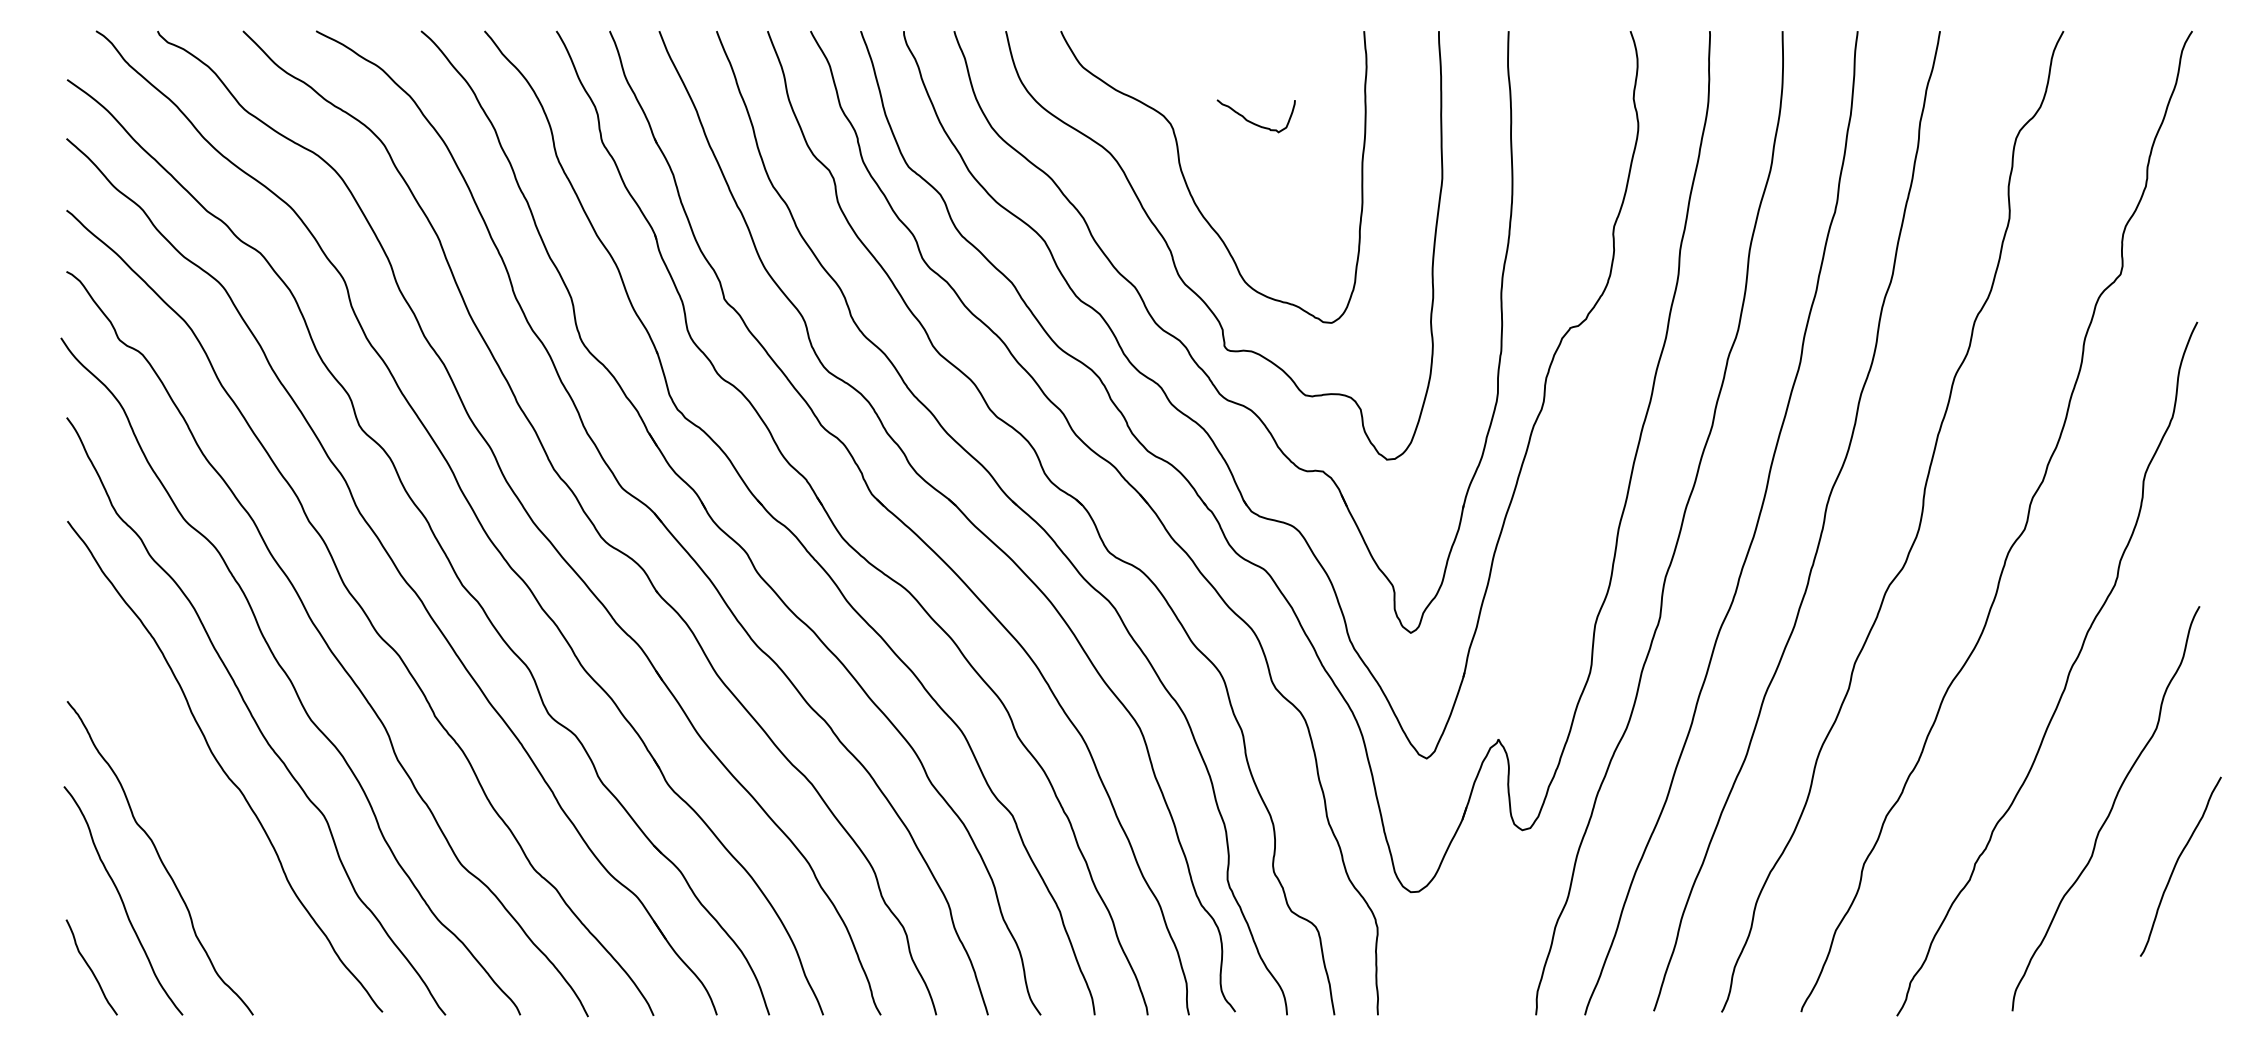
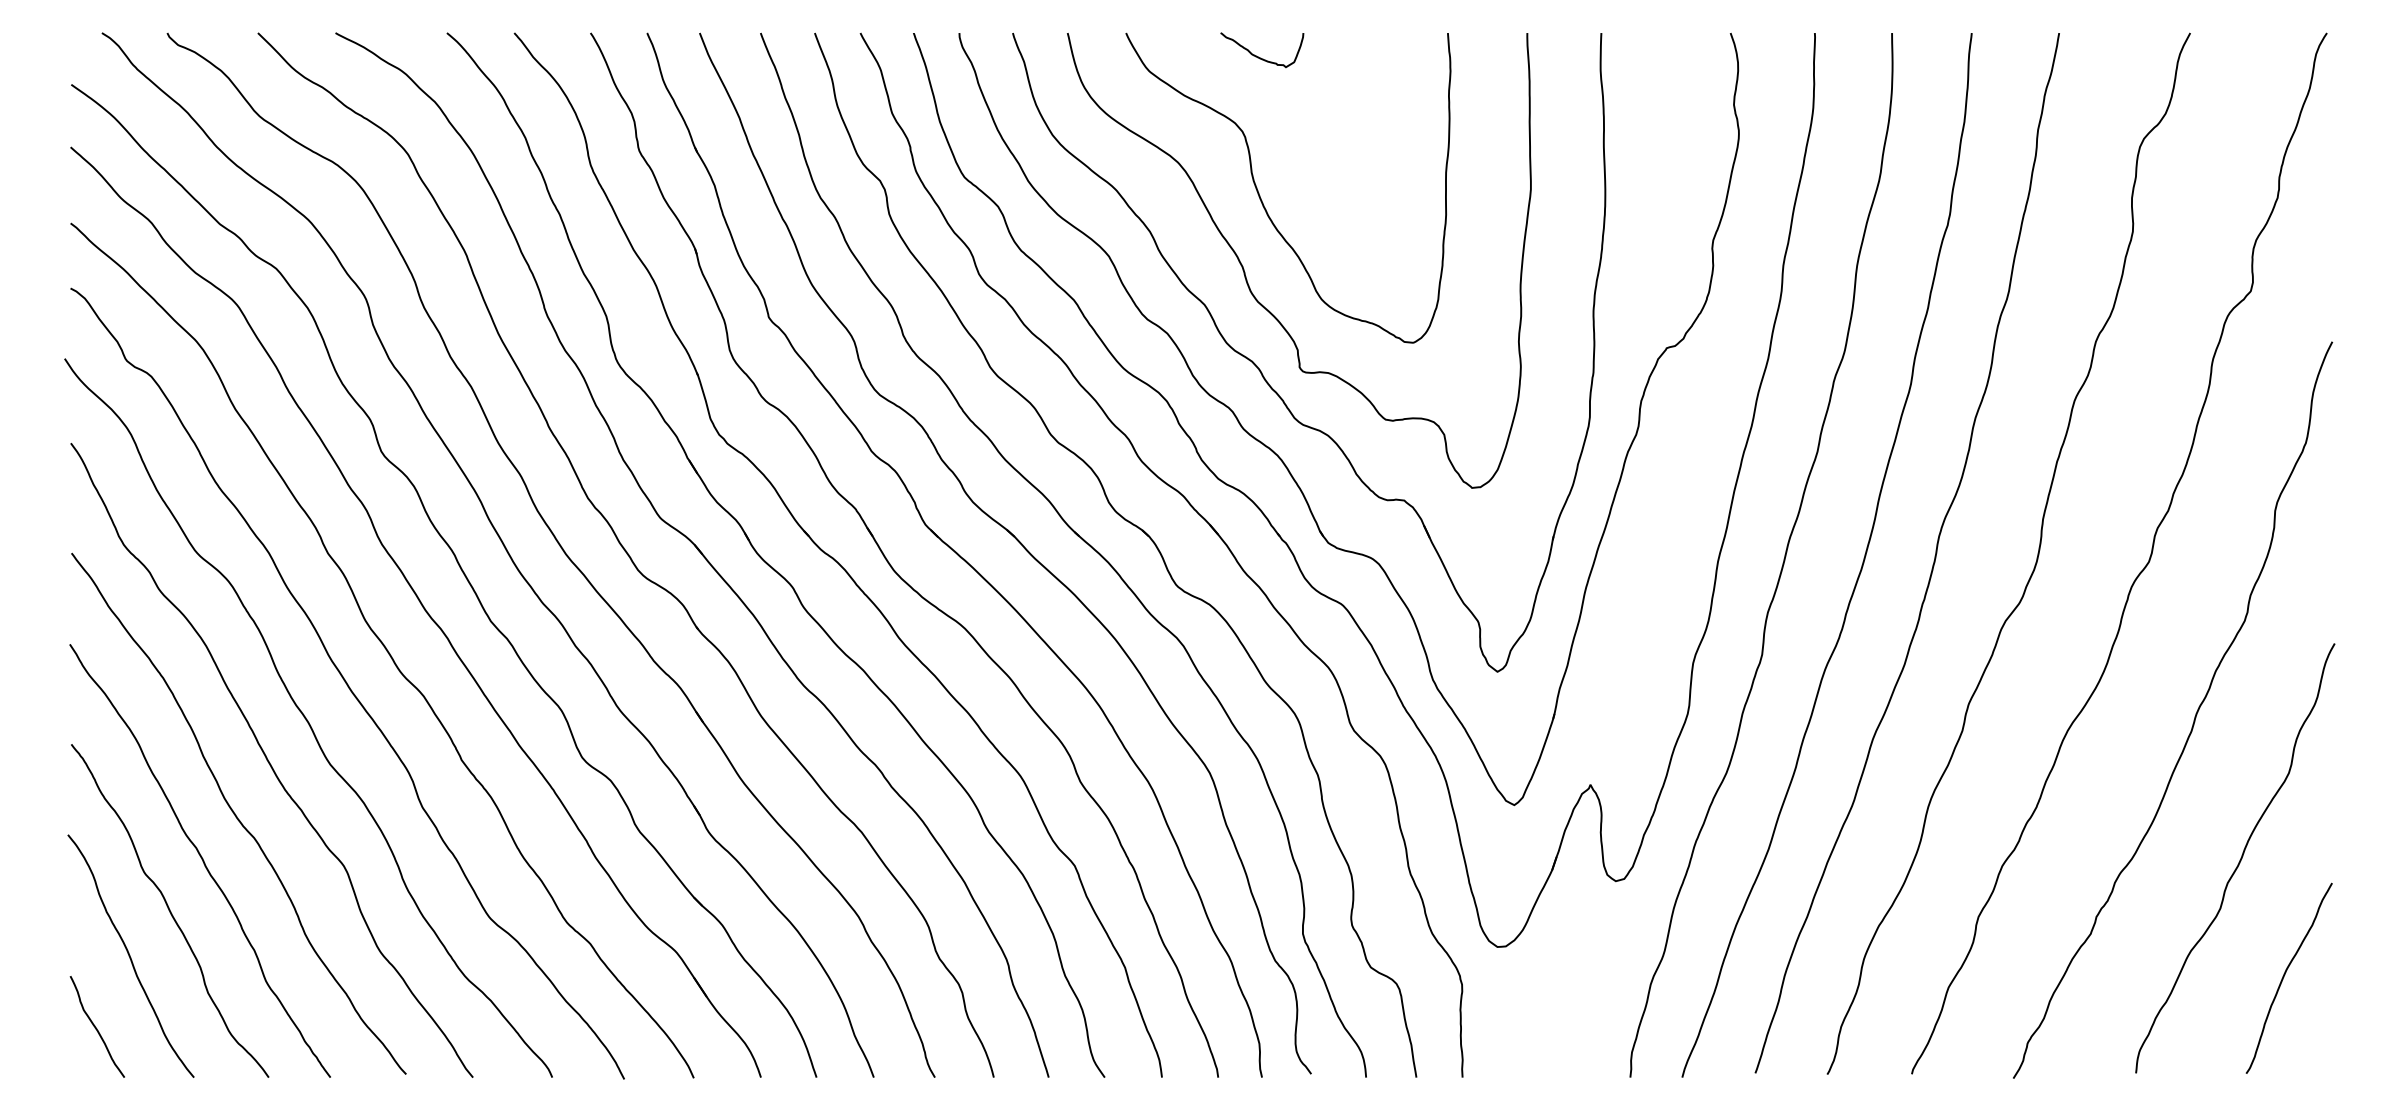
curve: (1253, 122) -> (1259, 56), moved
curve: (189, 809) -> (201, 859), added
curve: (2176, 865) -> (2284, 977), moved

